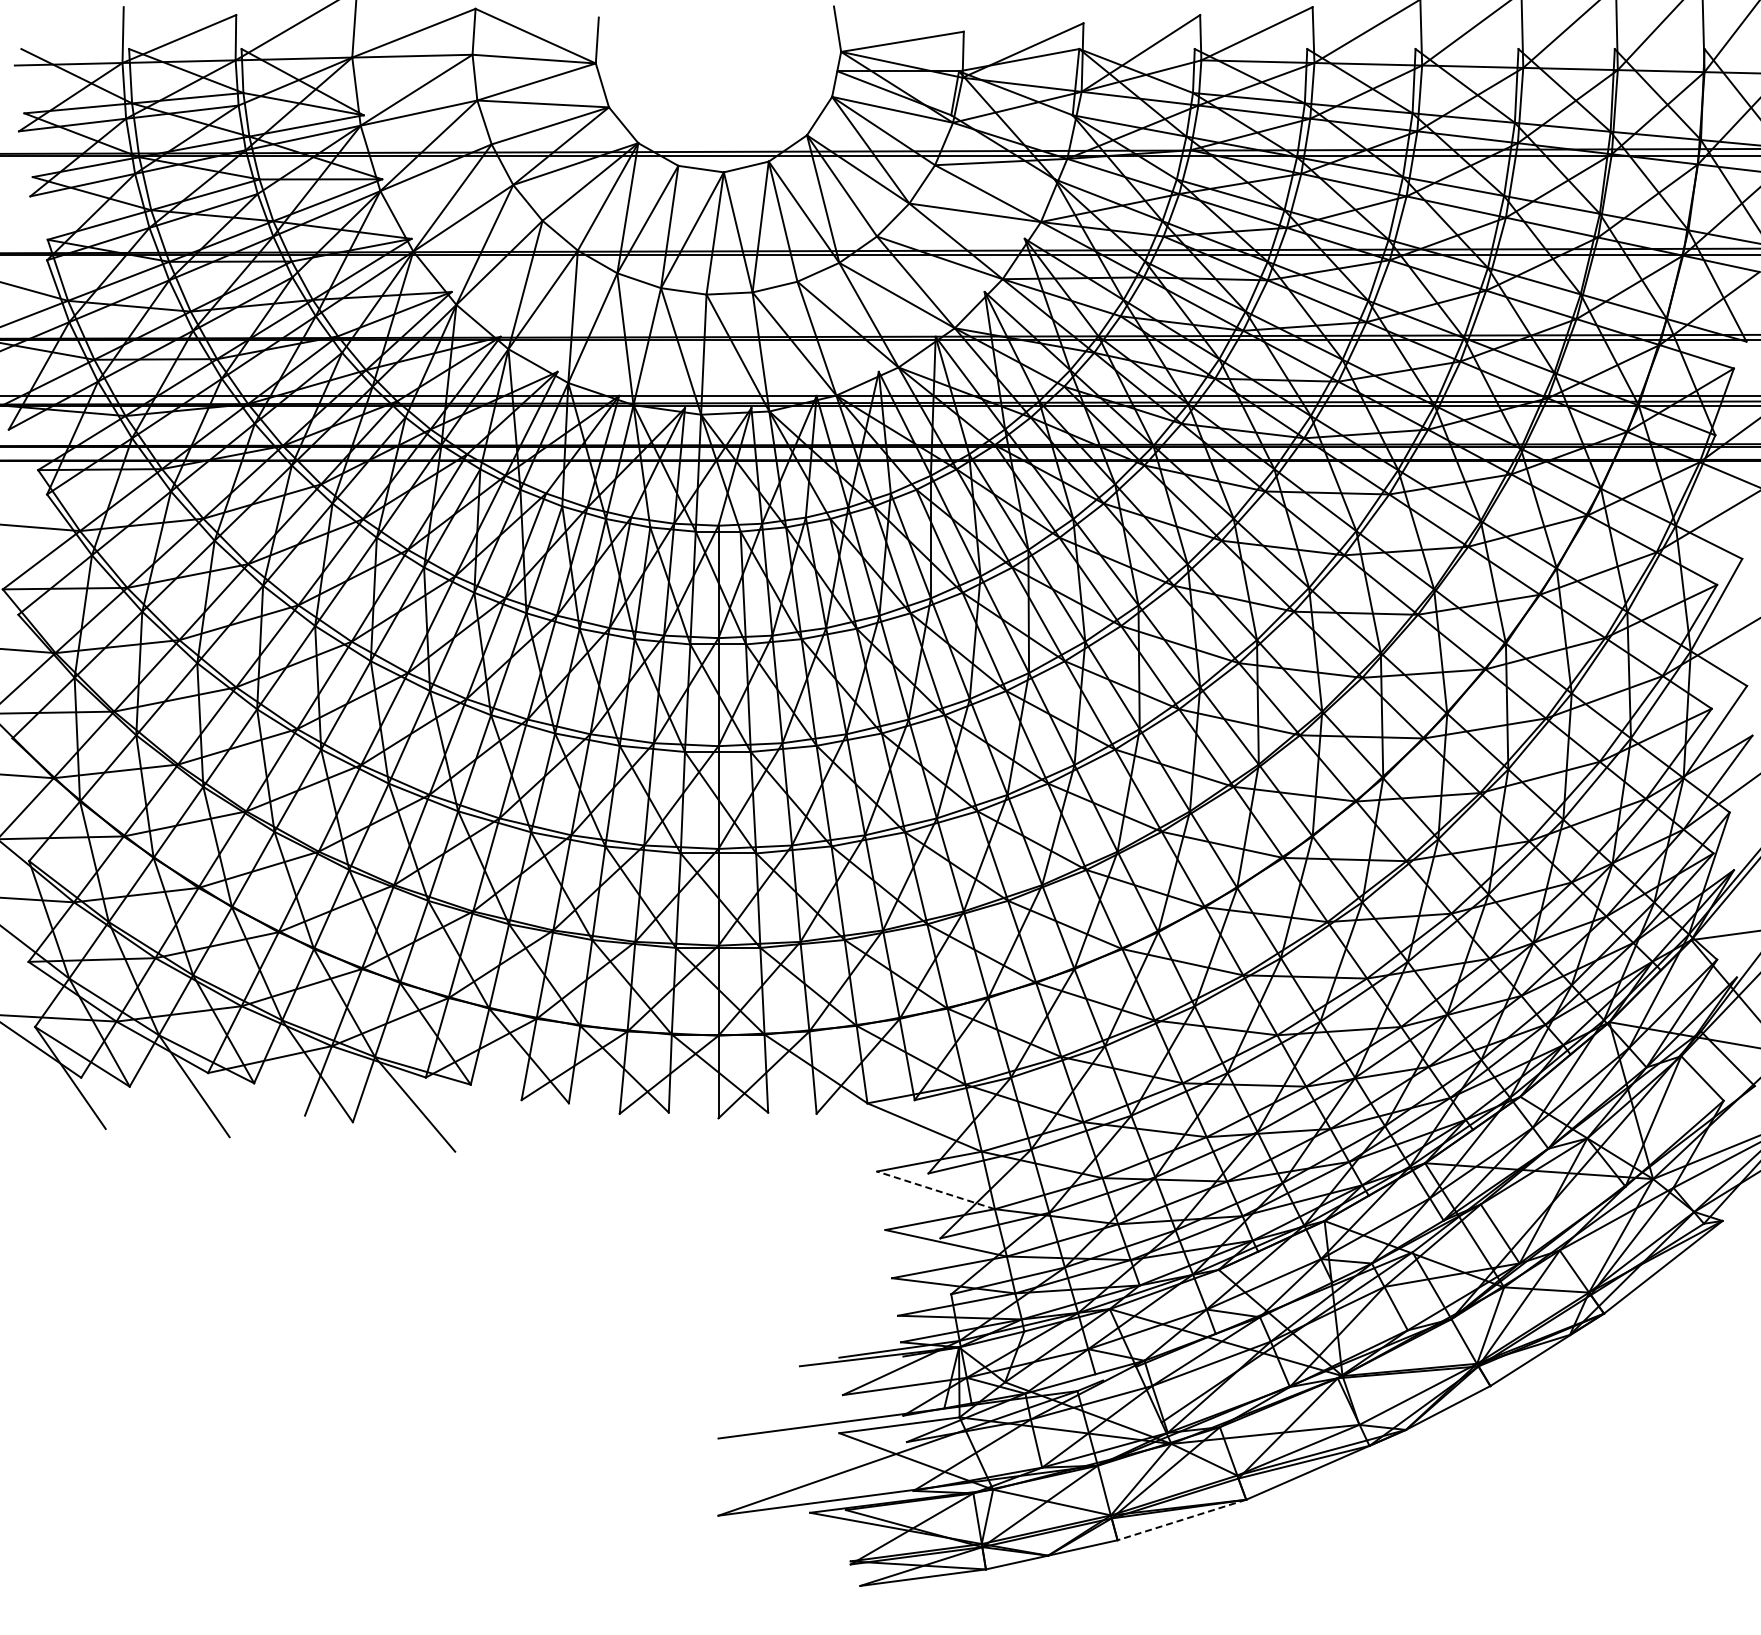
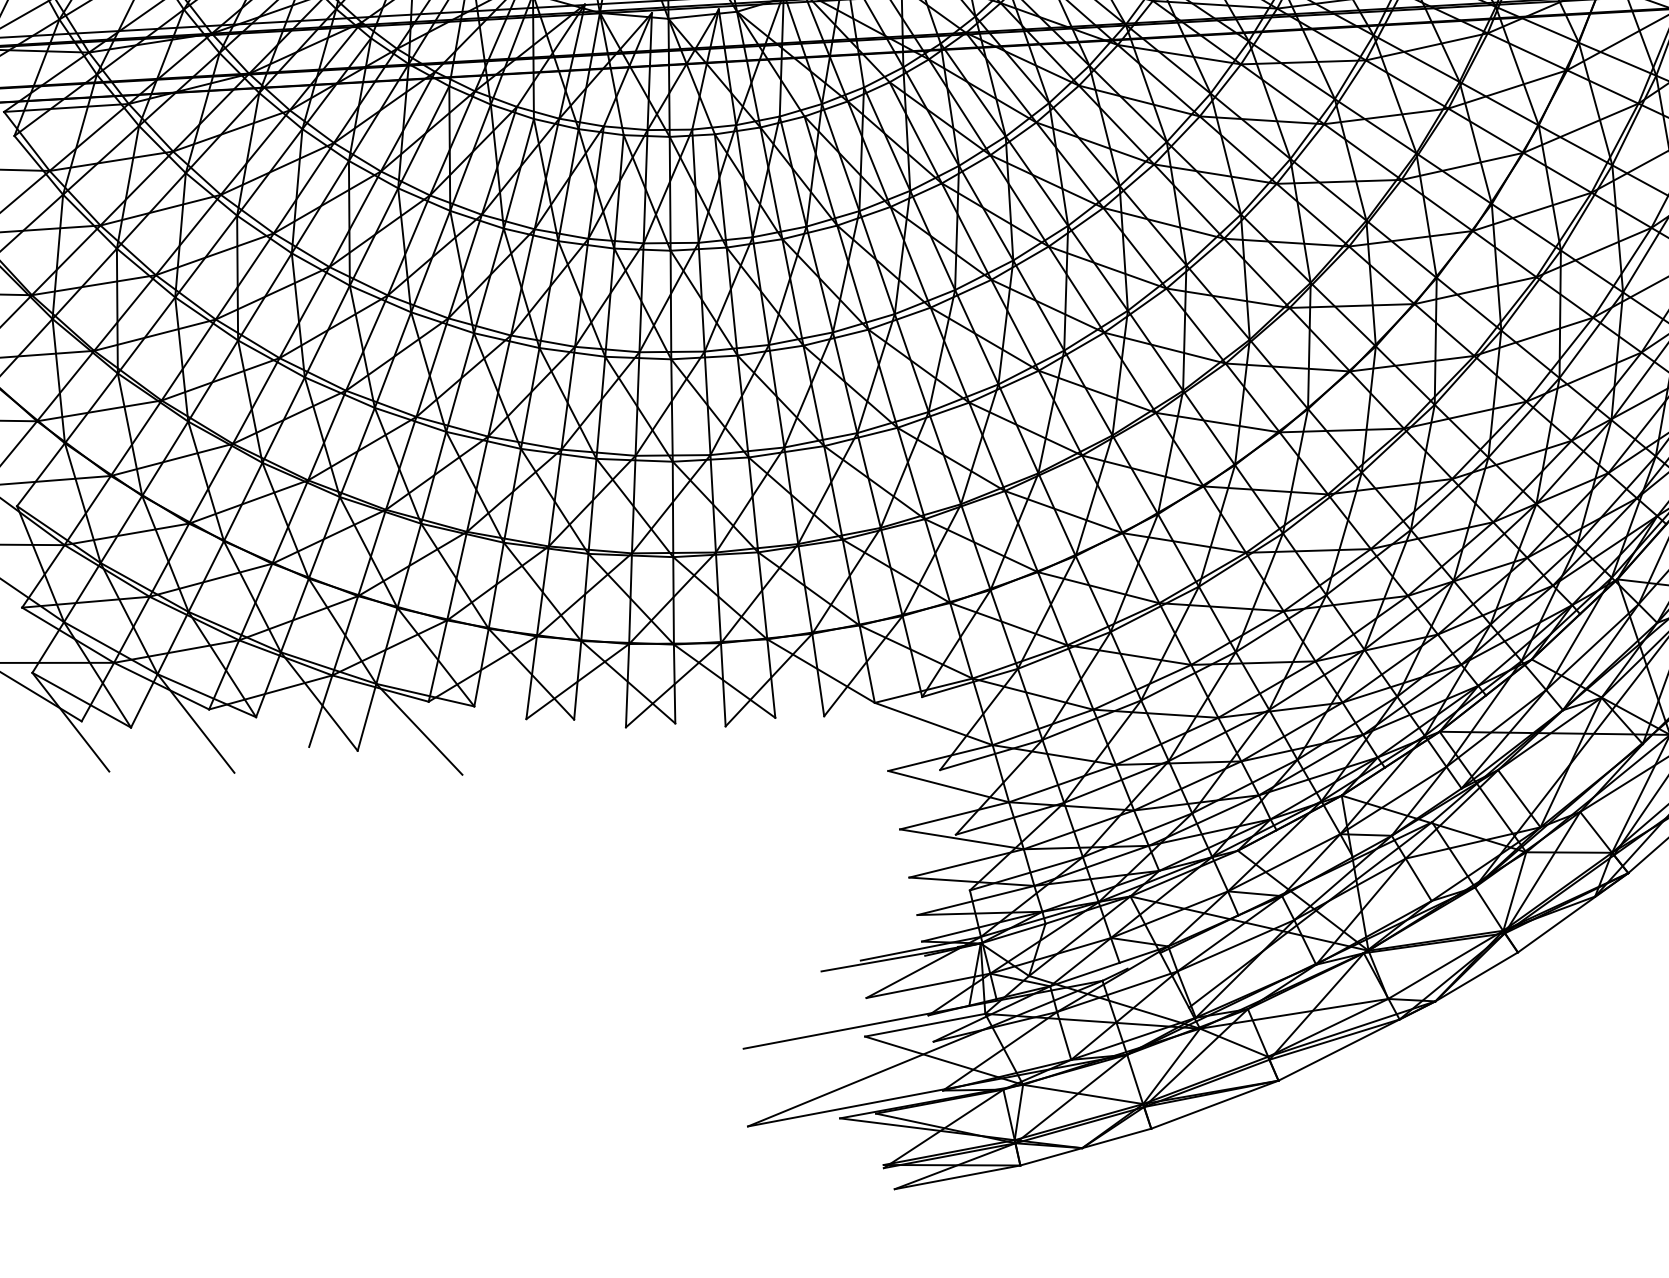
line: (935, 1190) -> (948, 786), dashed -> solid
line: (1181, 1520) -> (1214, 1105), dashed -> solid

